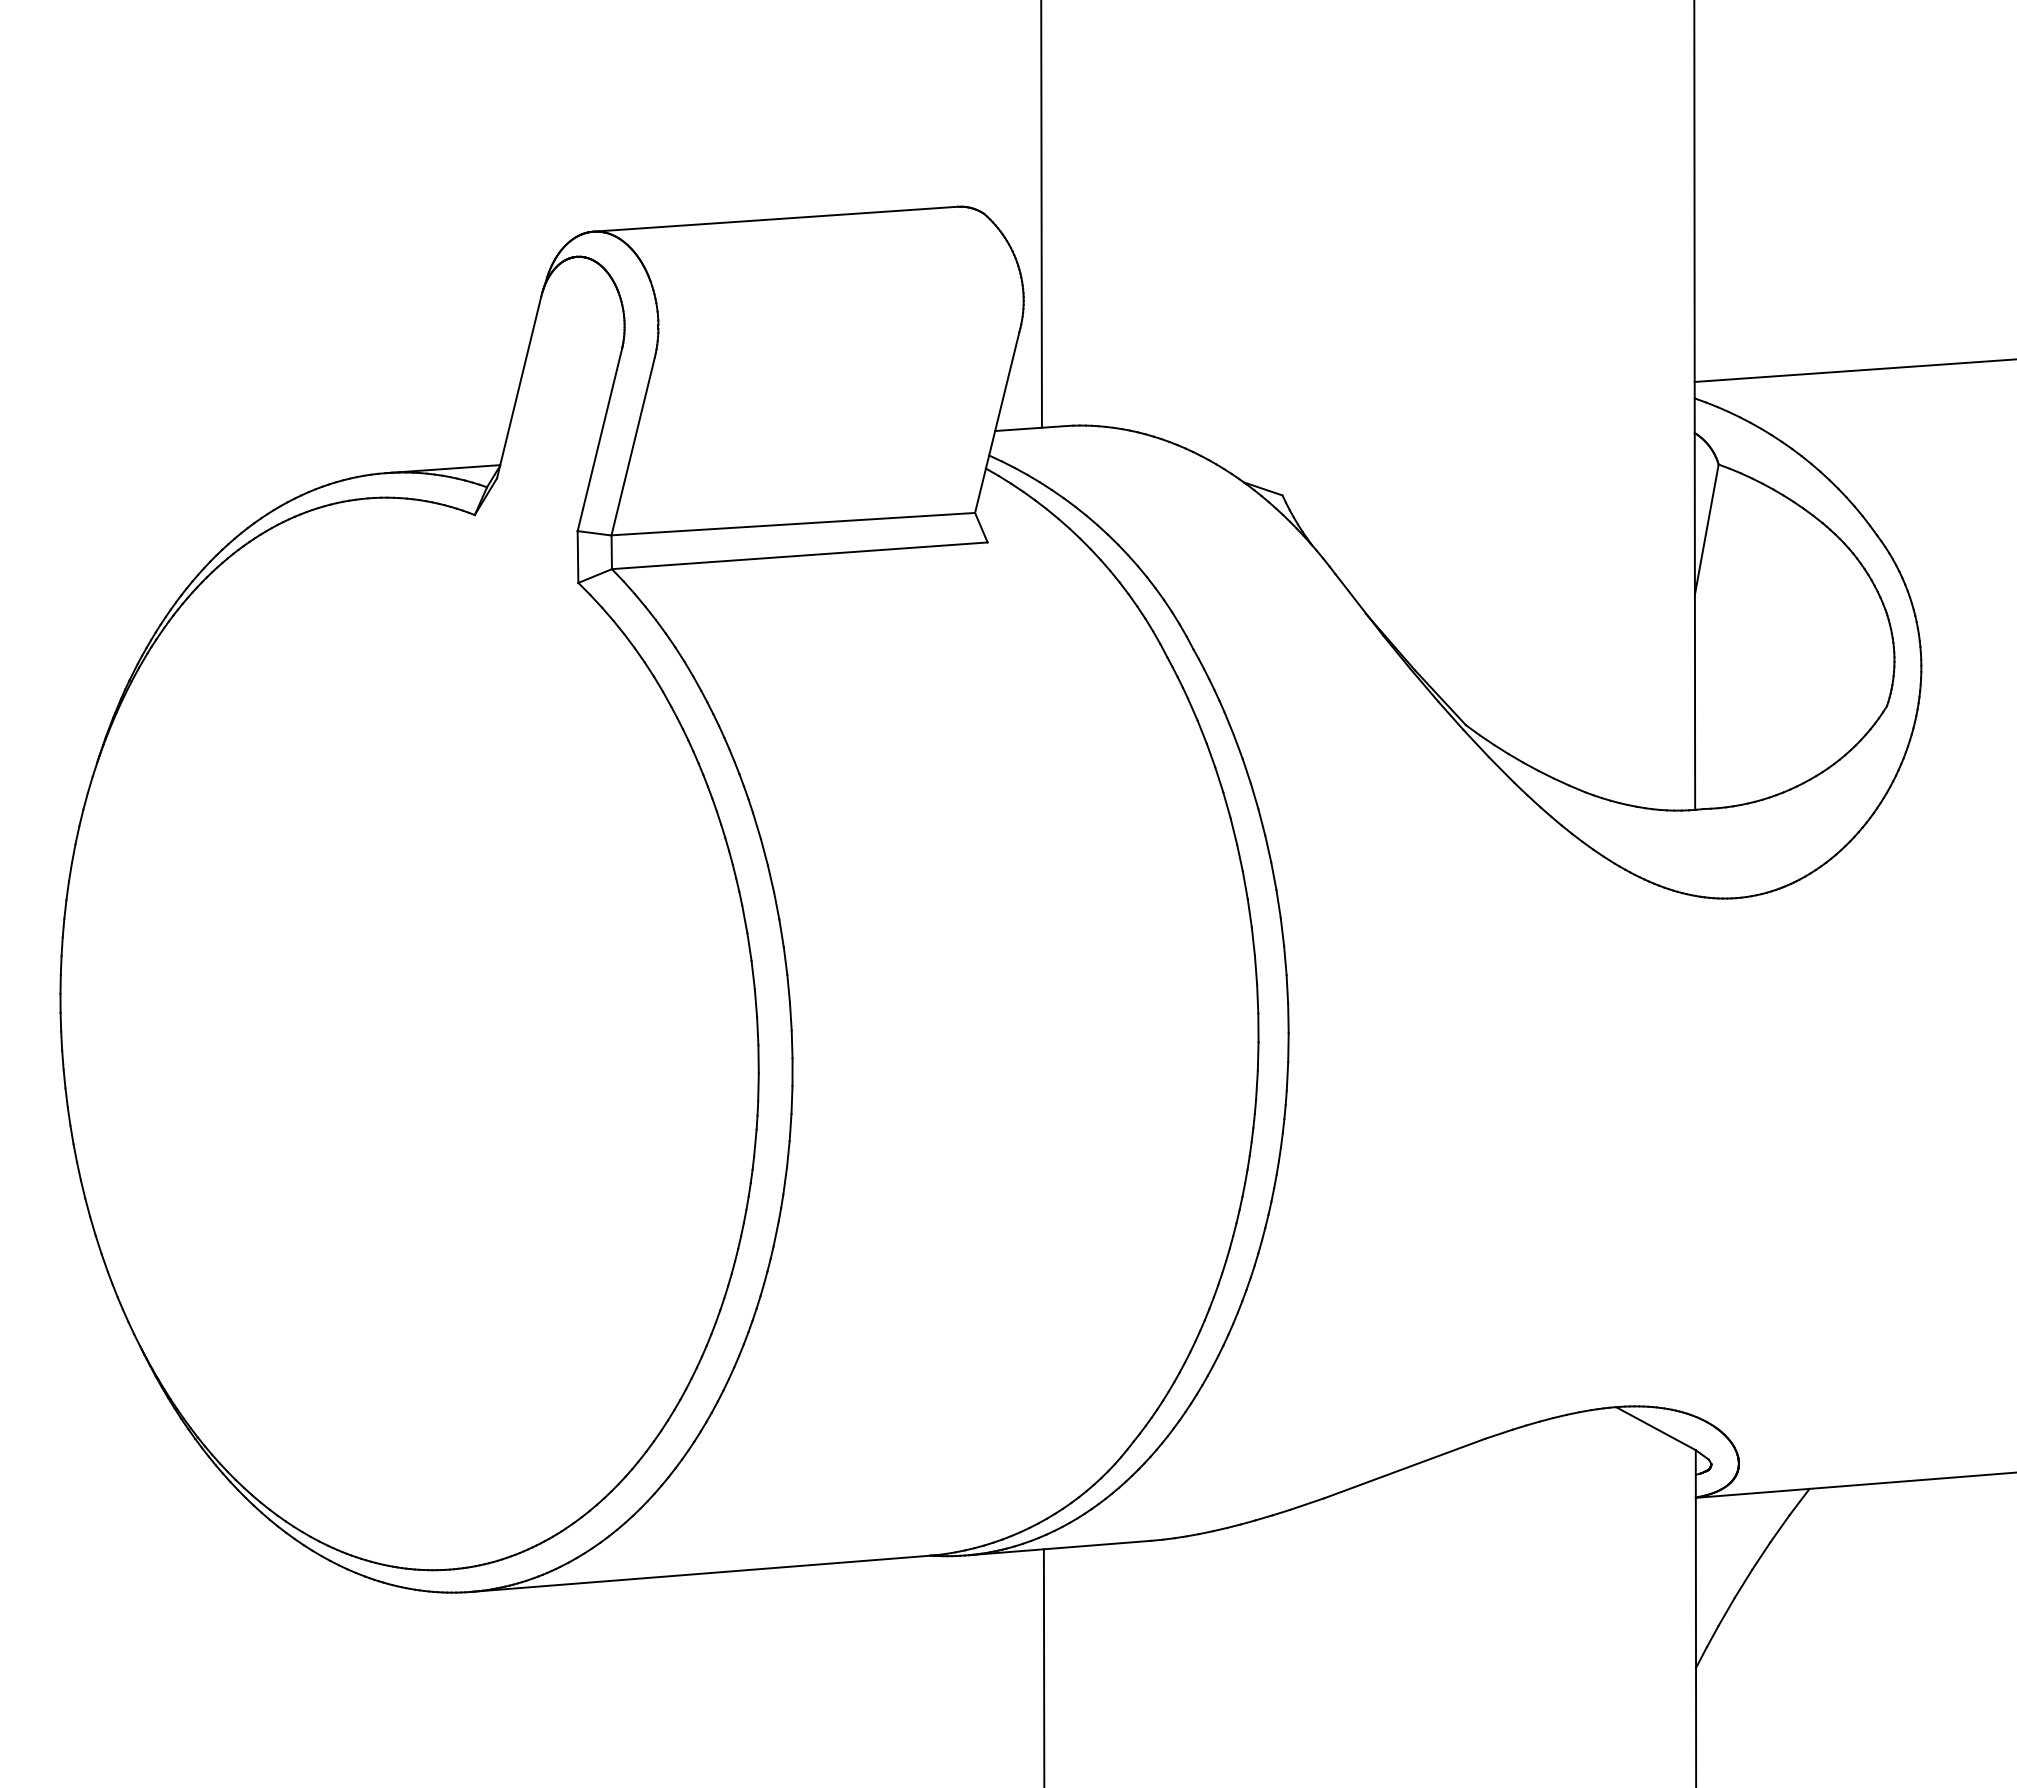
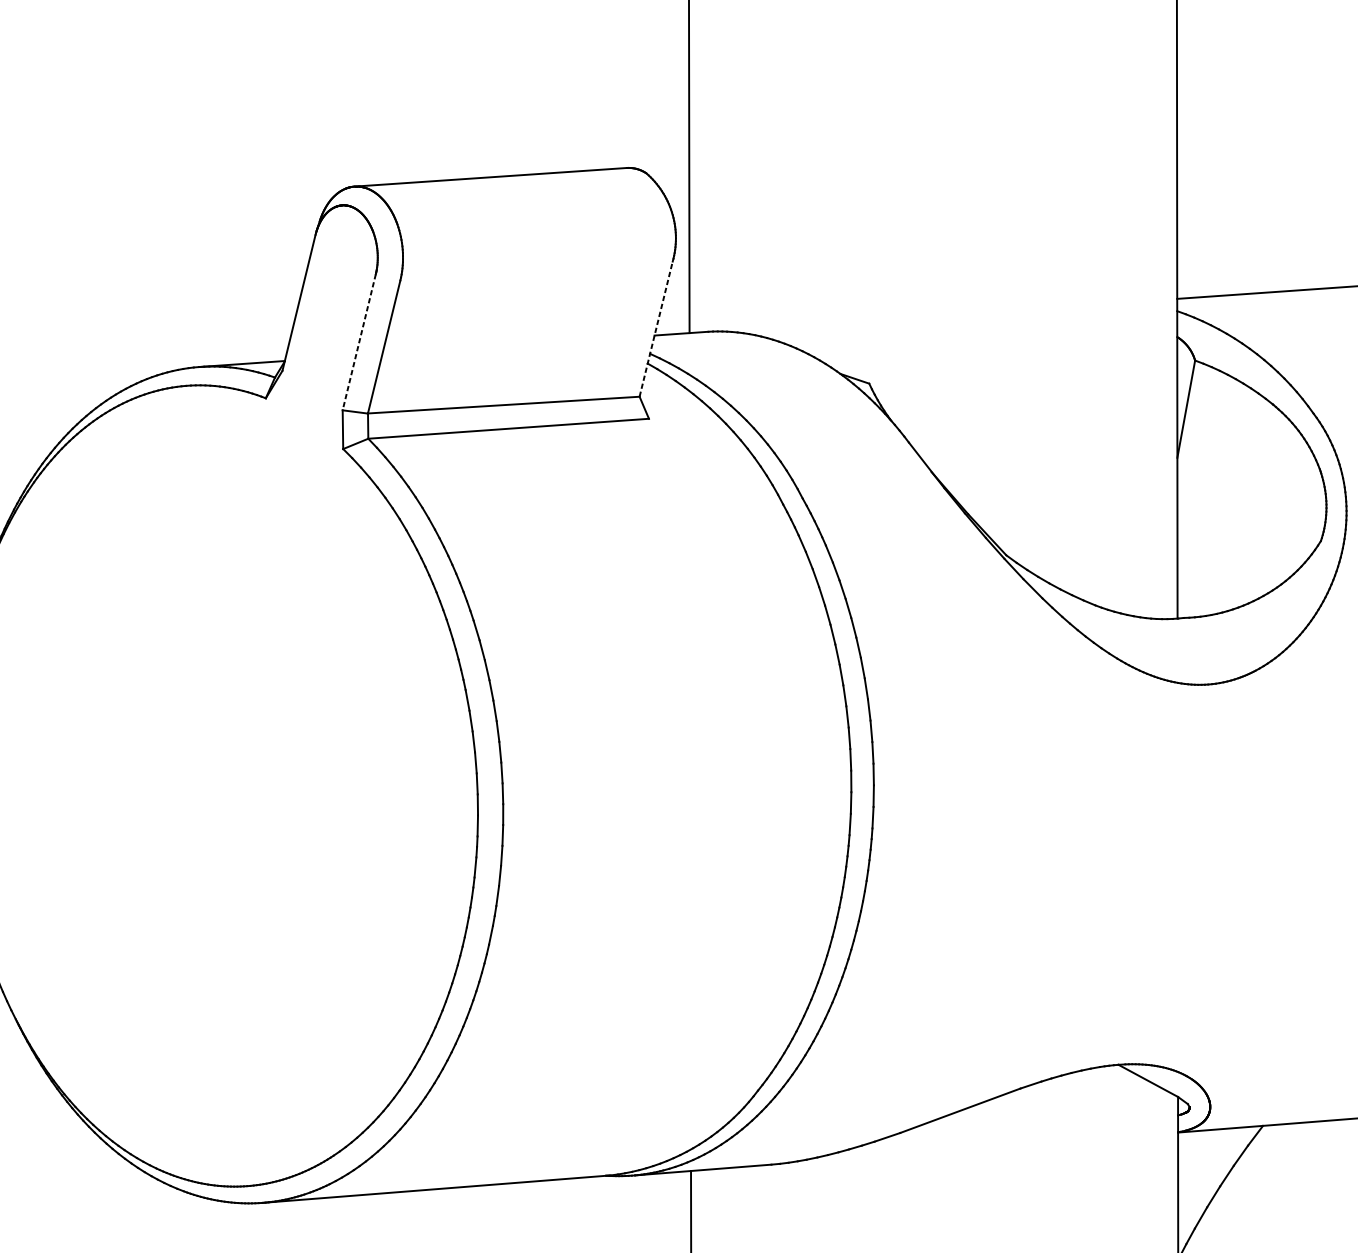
line: (997, 422) -> (656, 329), solid -> dashed
line: (599, 440) -> (359, 342), solid -> dashed

